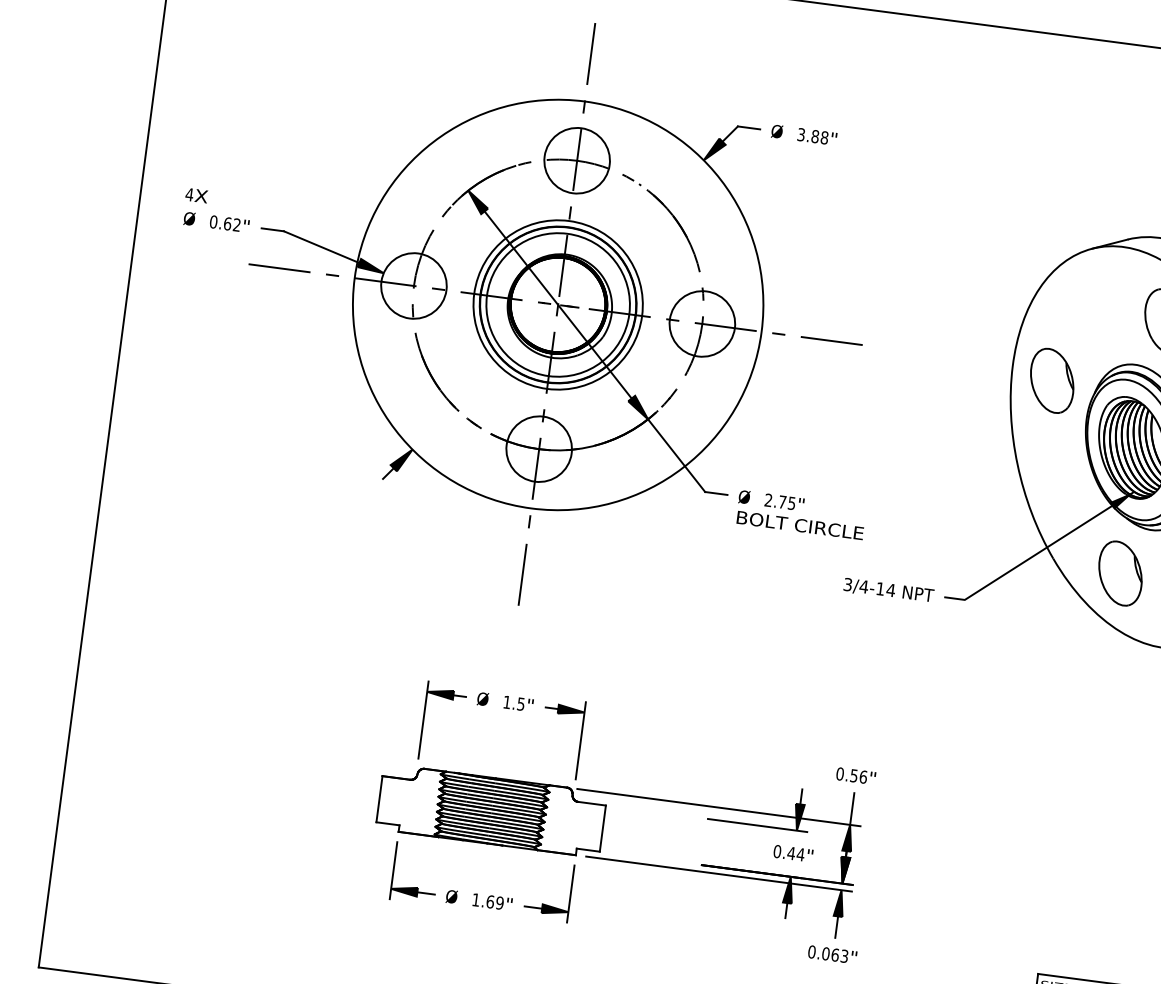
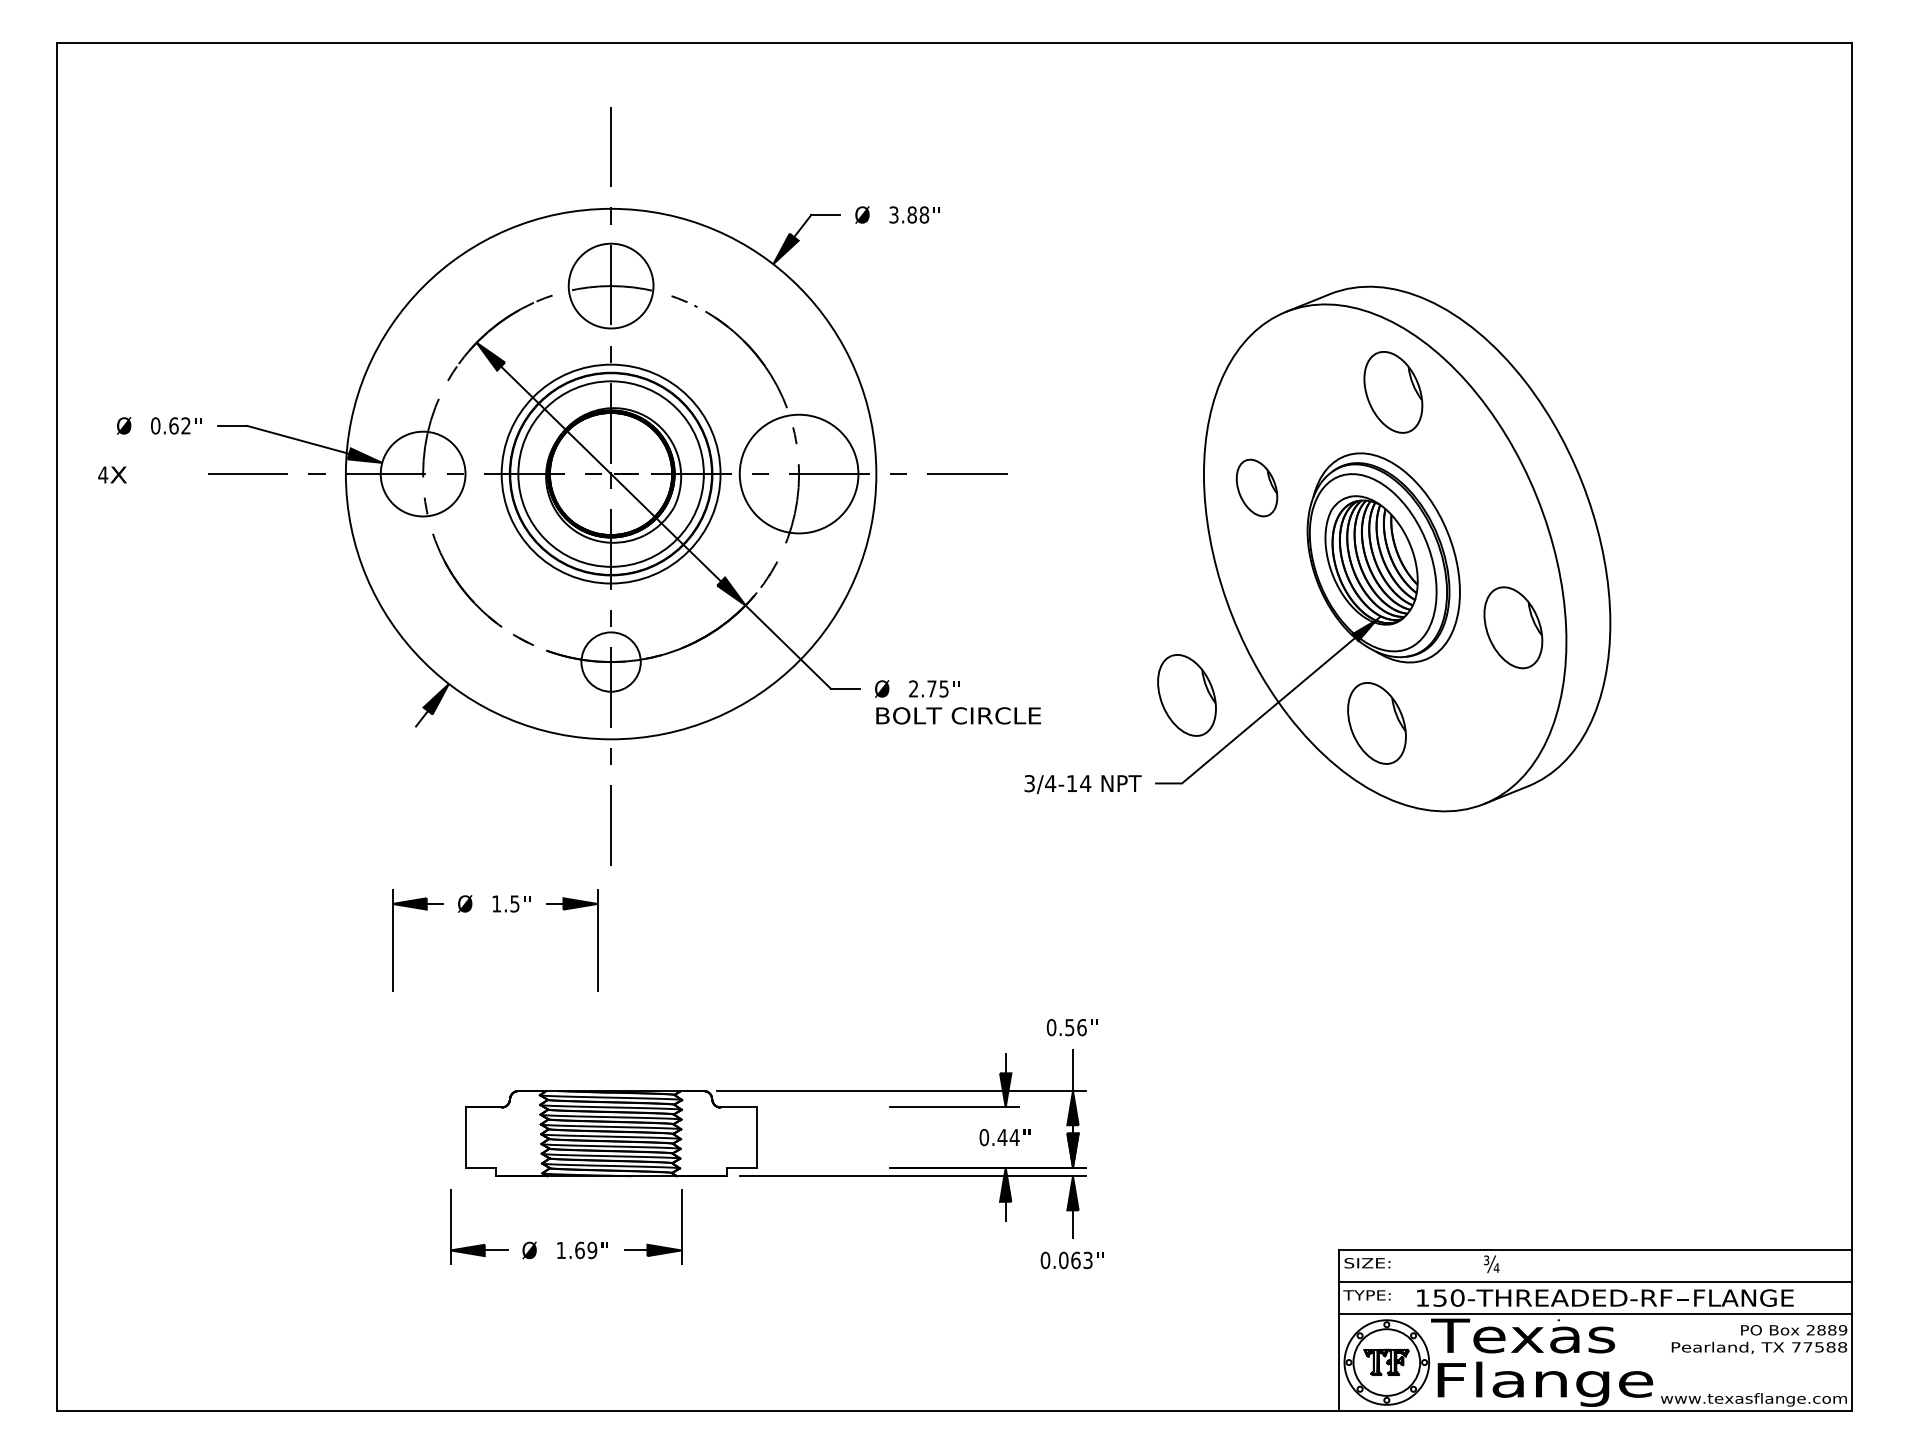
text: (196, 195) -> (112, 474), moved
circle: (701, 323) -> (798, 473), size x1.4
part: (1051, 380) -> (1256, 487), size x0.7
circle: (538, 448) -> (610, 661), size x0.7
part: (977, 532) -> (1186, 695), added
part: (505, 708) -> (495, 912), moved
part: (477, 894) -> (562, 1242), moved

